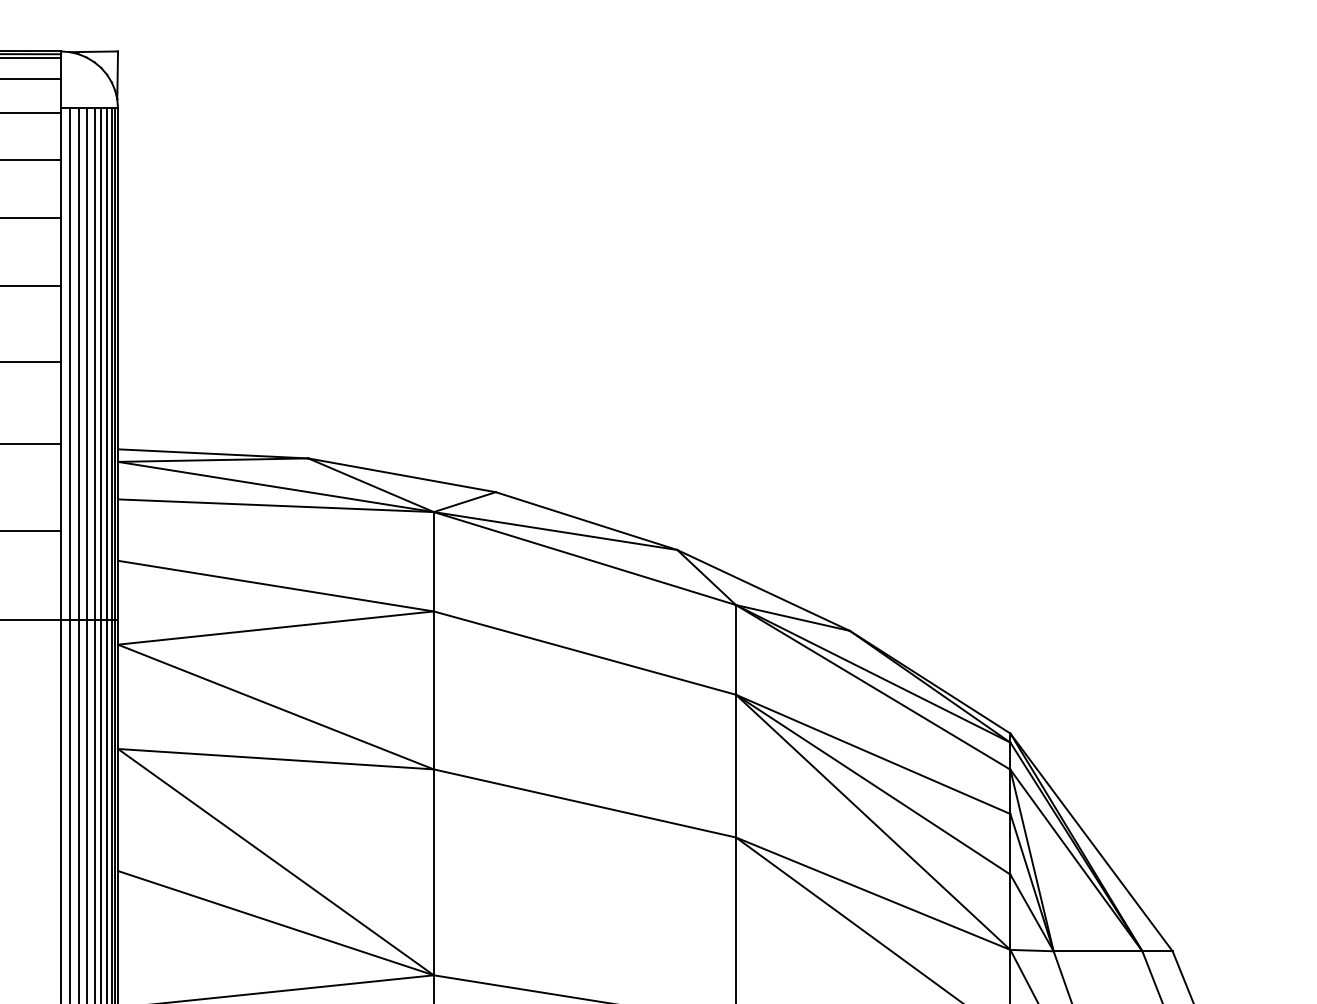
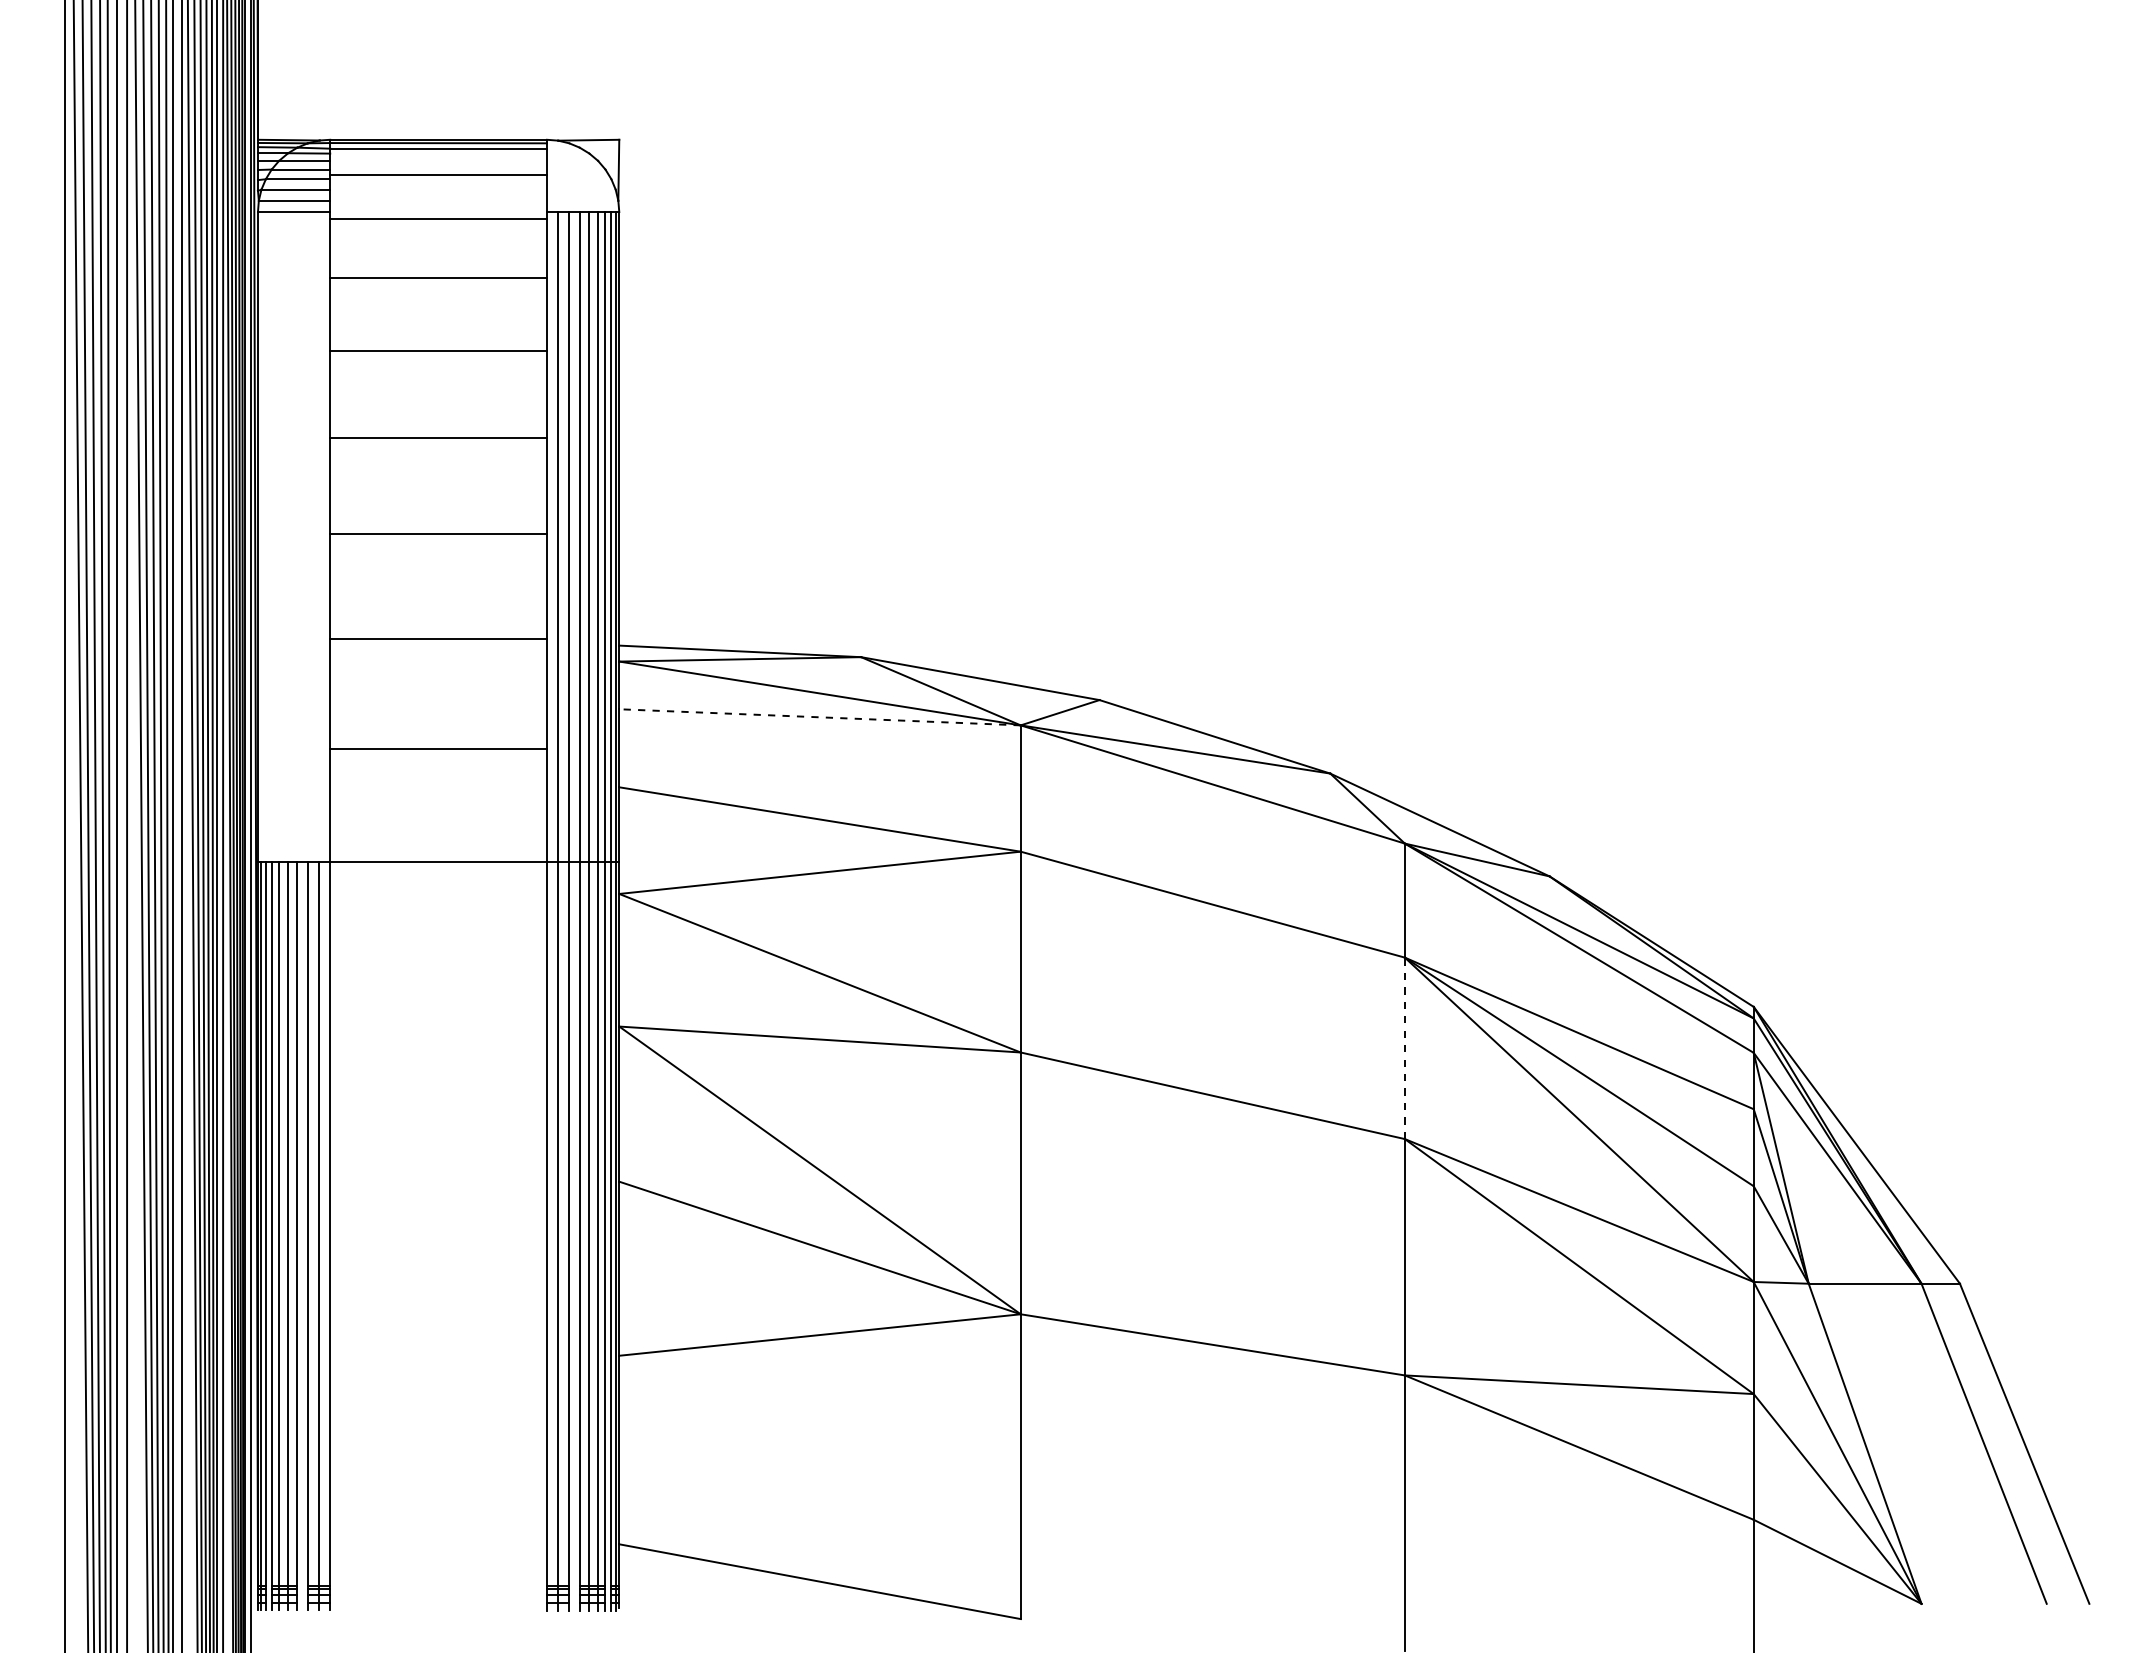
line: (276, 505) -> (820, 717), solid -> dashed
line: (735, 766) -> (1404, 1048), solid -> dashed

